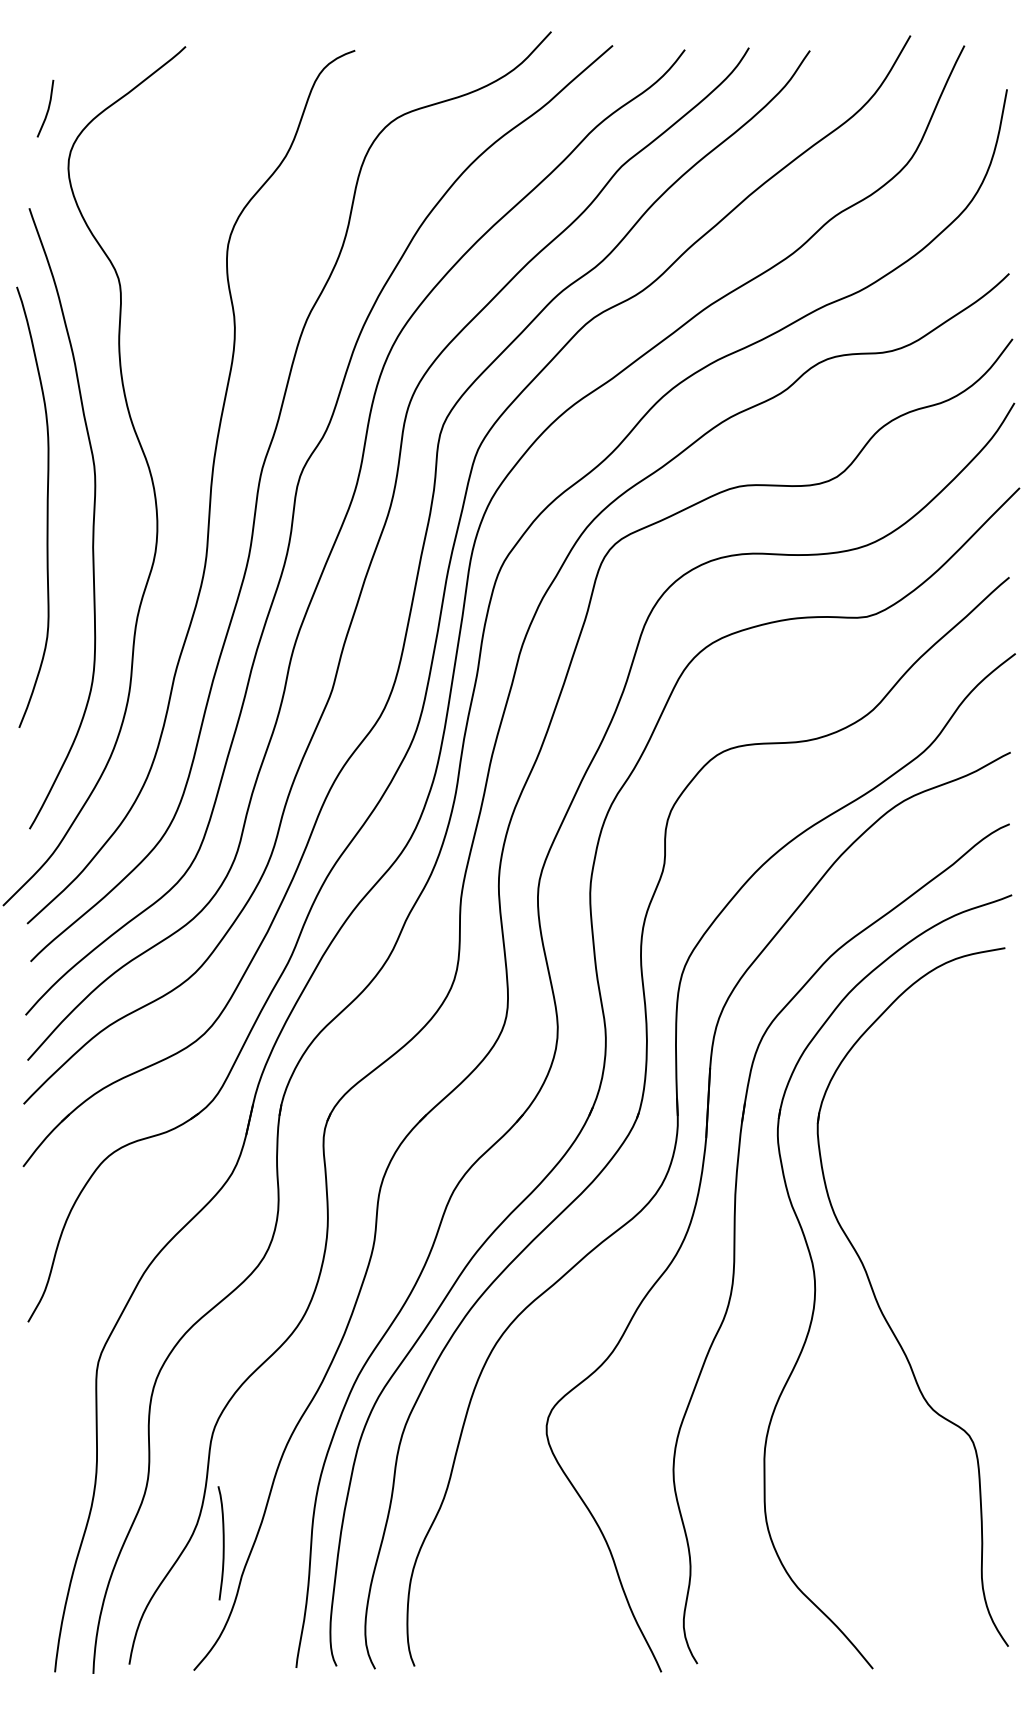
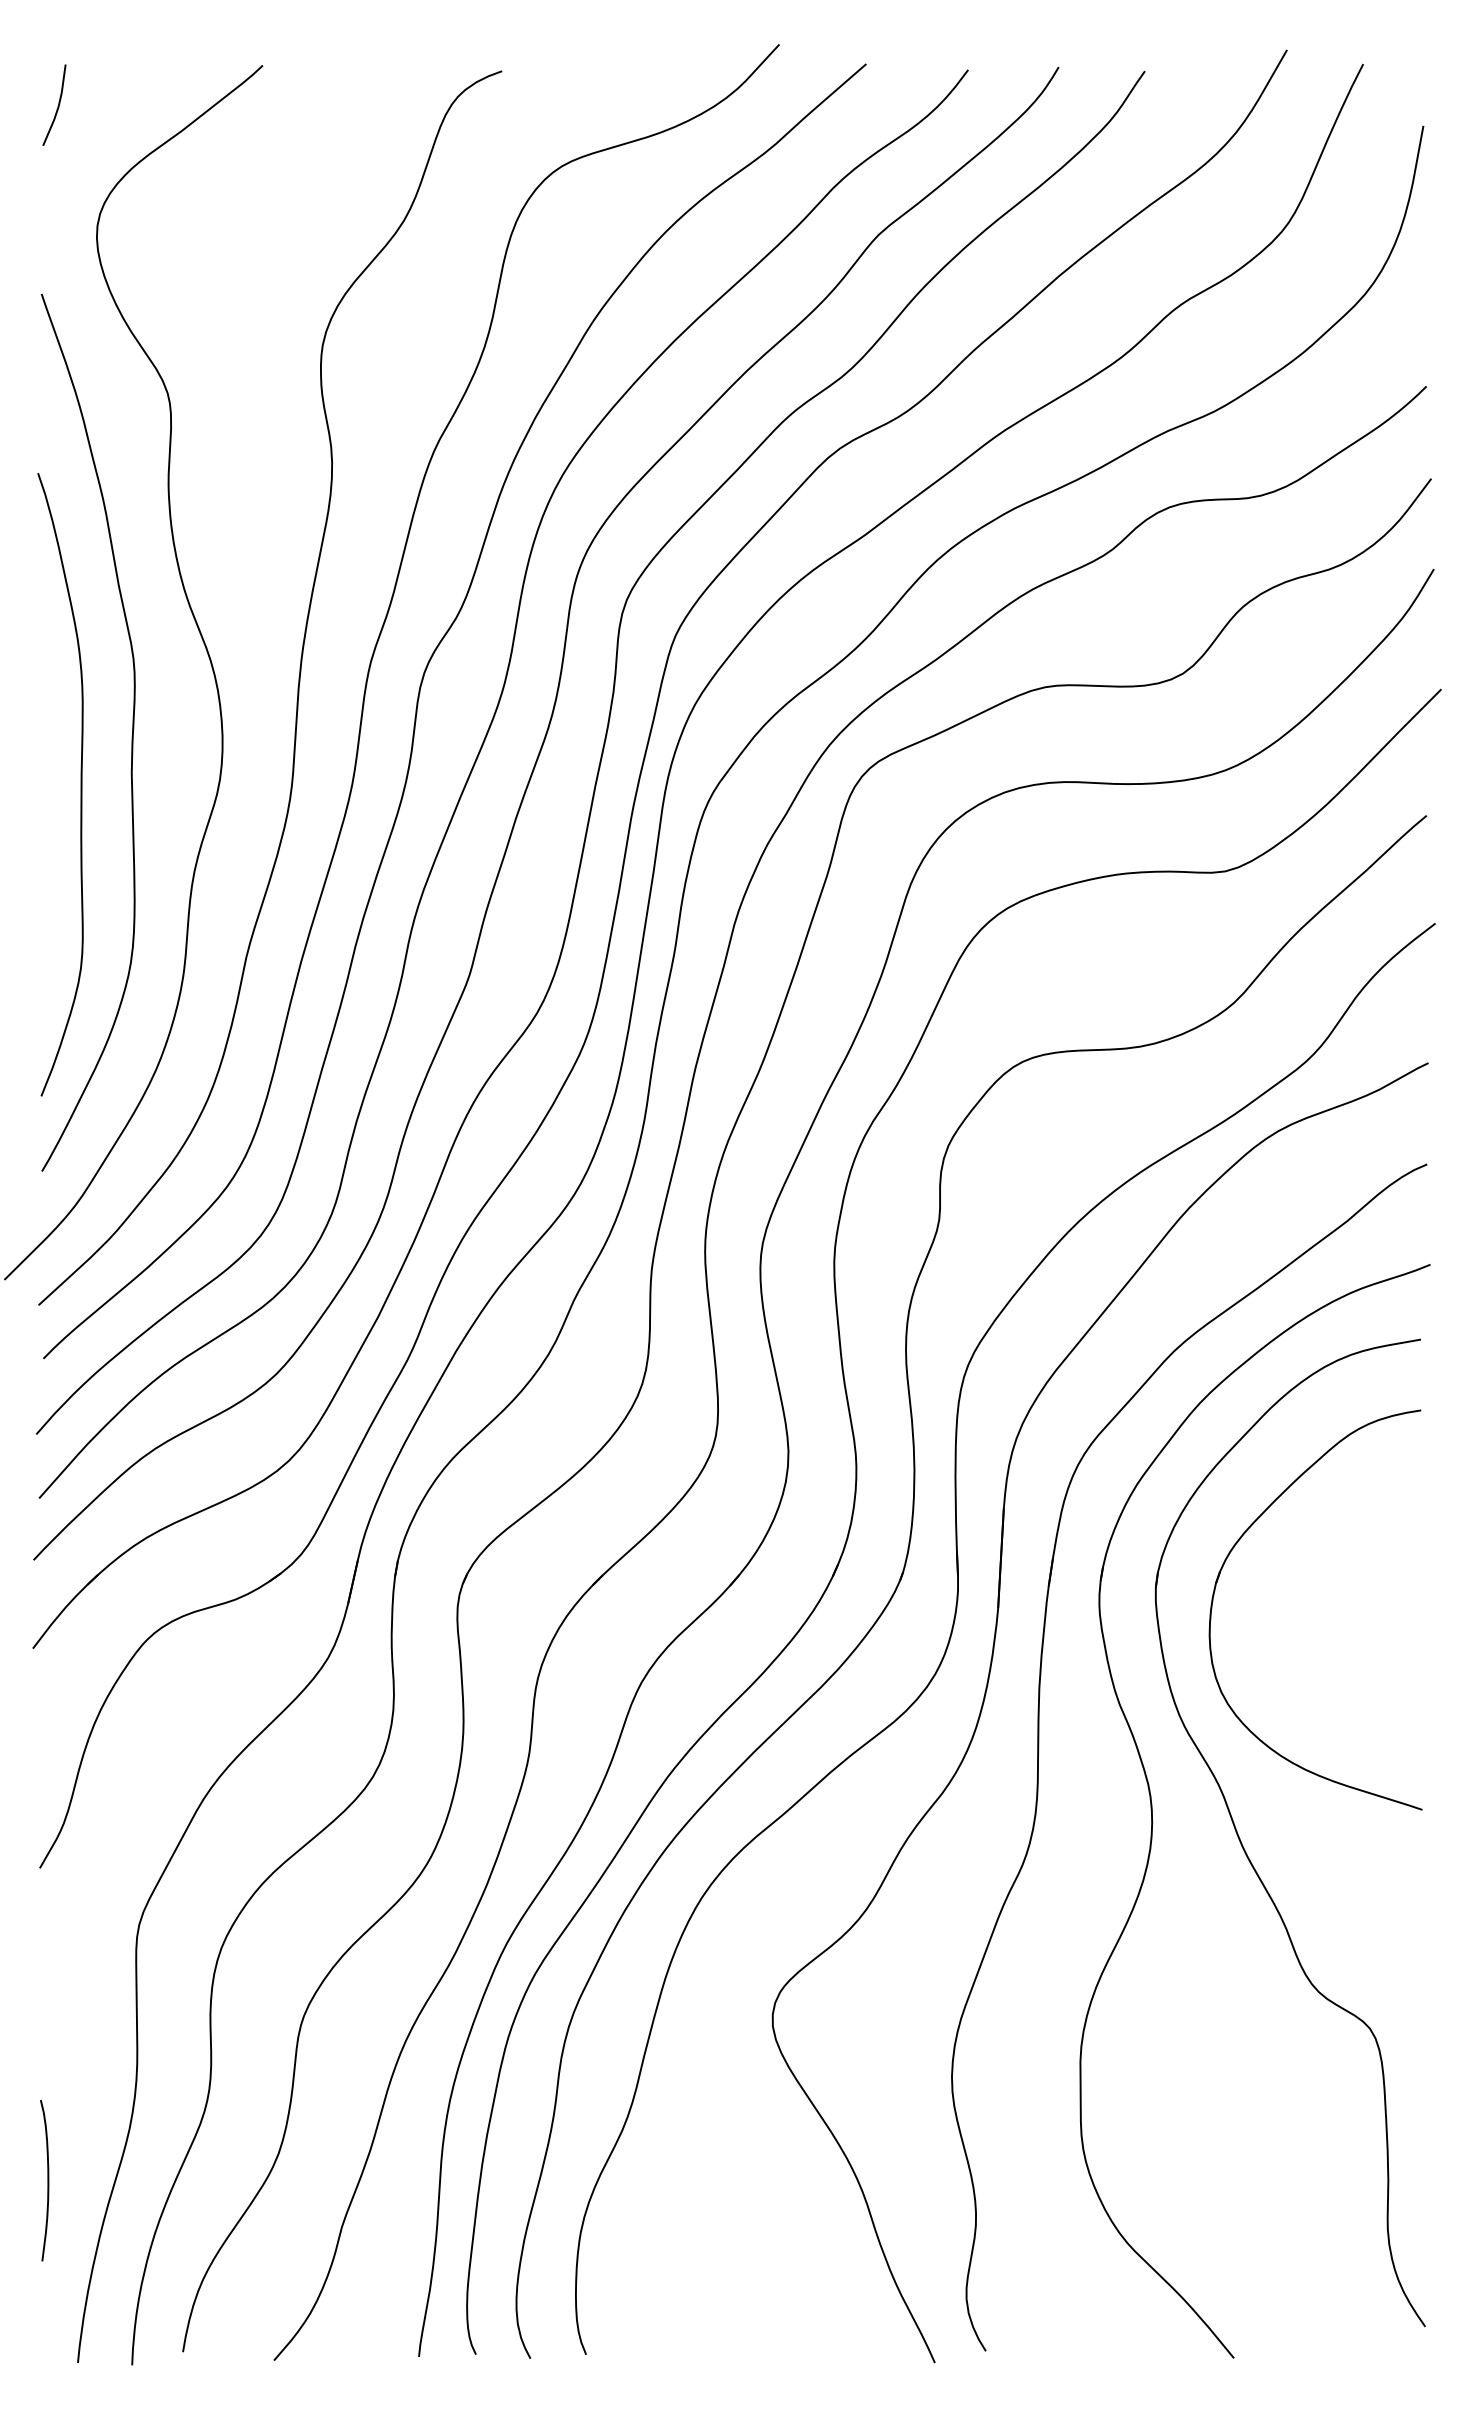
line: (47, 109) -> (57, 106), moved
curve: (46, 507) -> (80, 784), moved
part: (862, 1116) -> (1219, 1577), added
curve: (223, 1543) -> (47, 2180), moved

